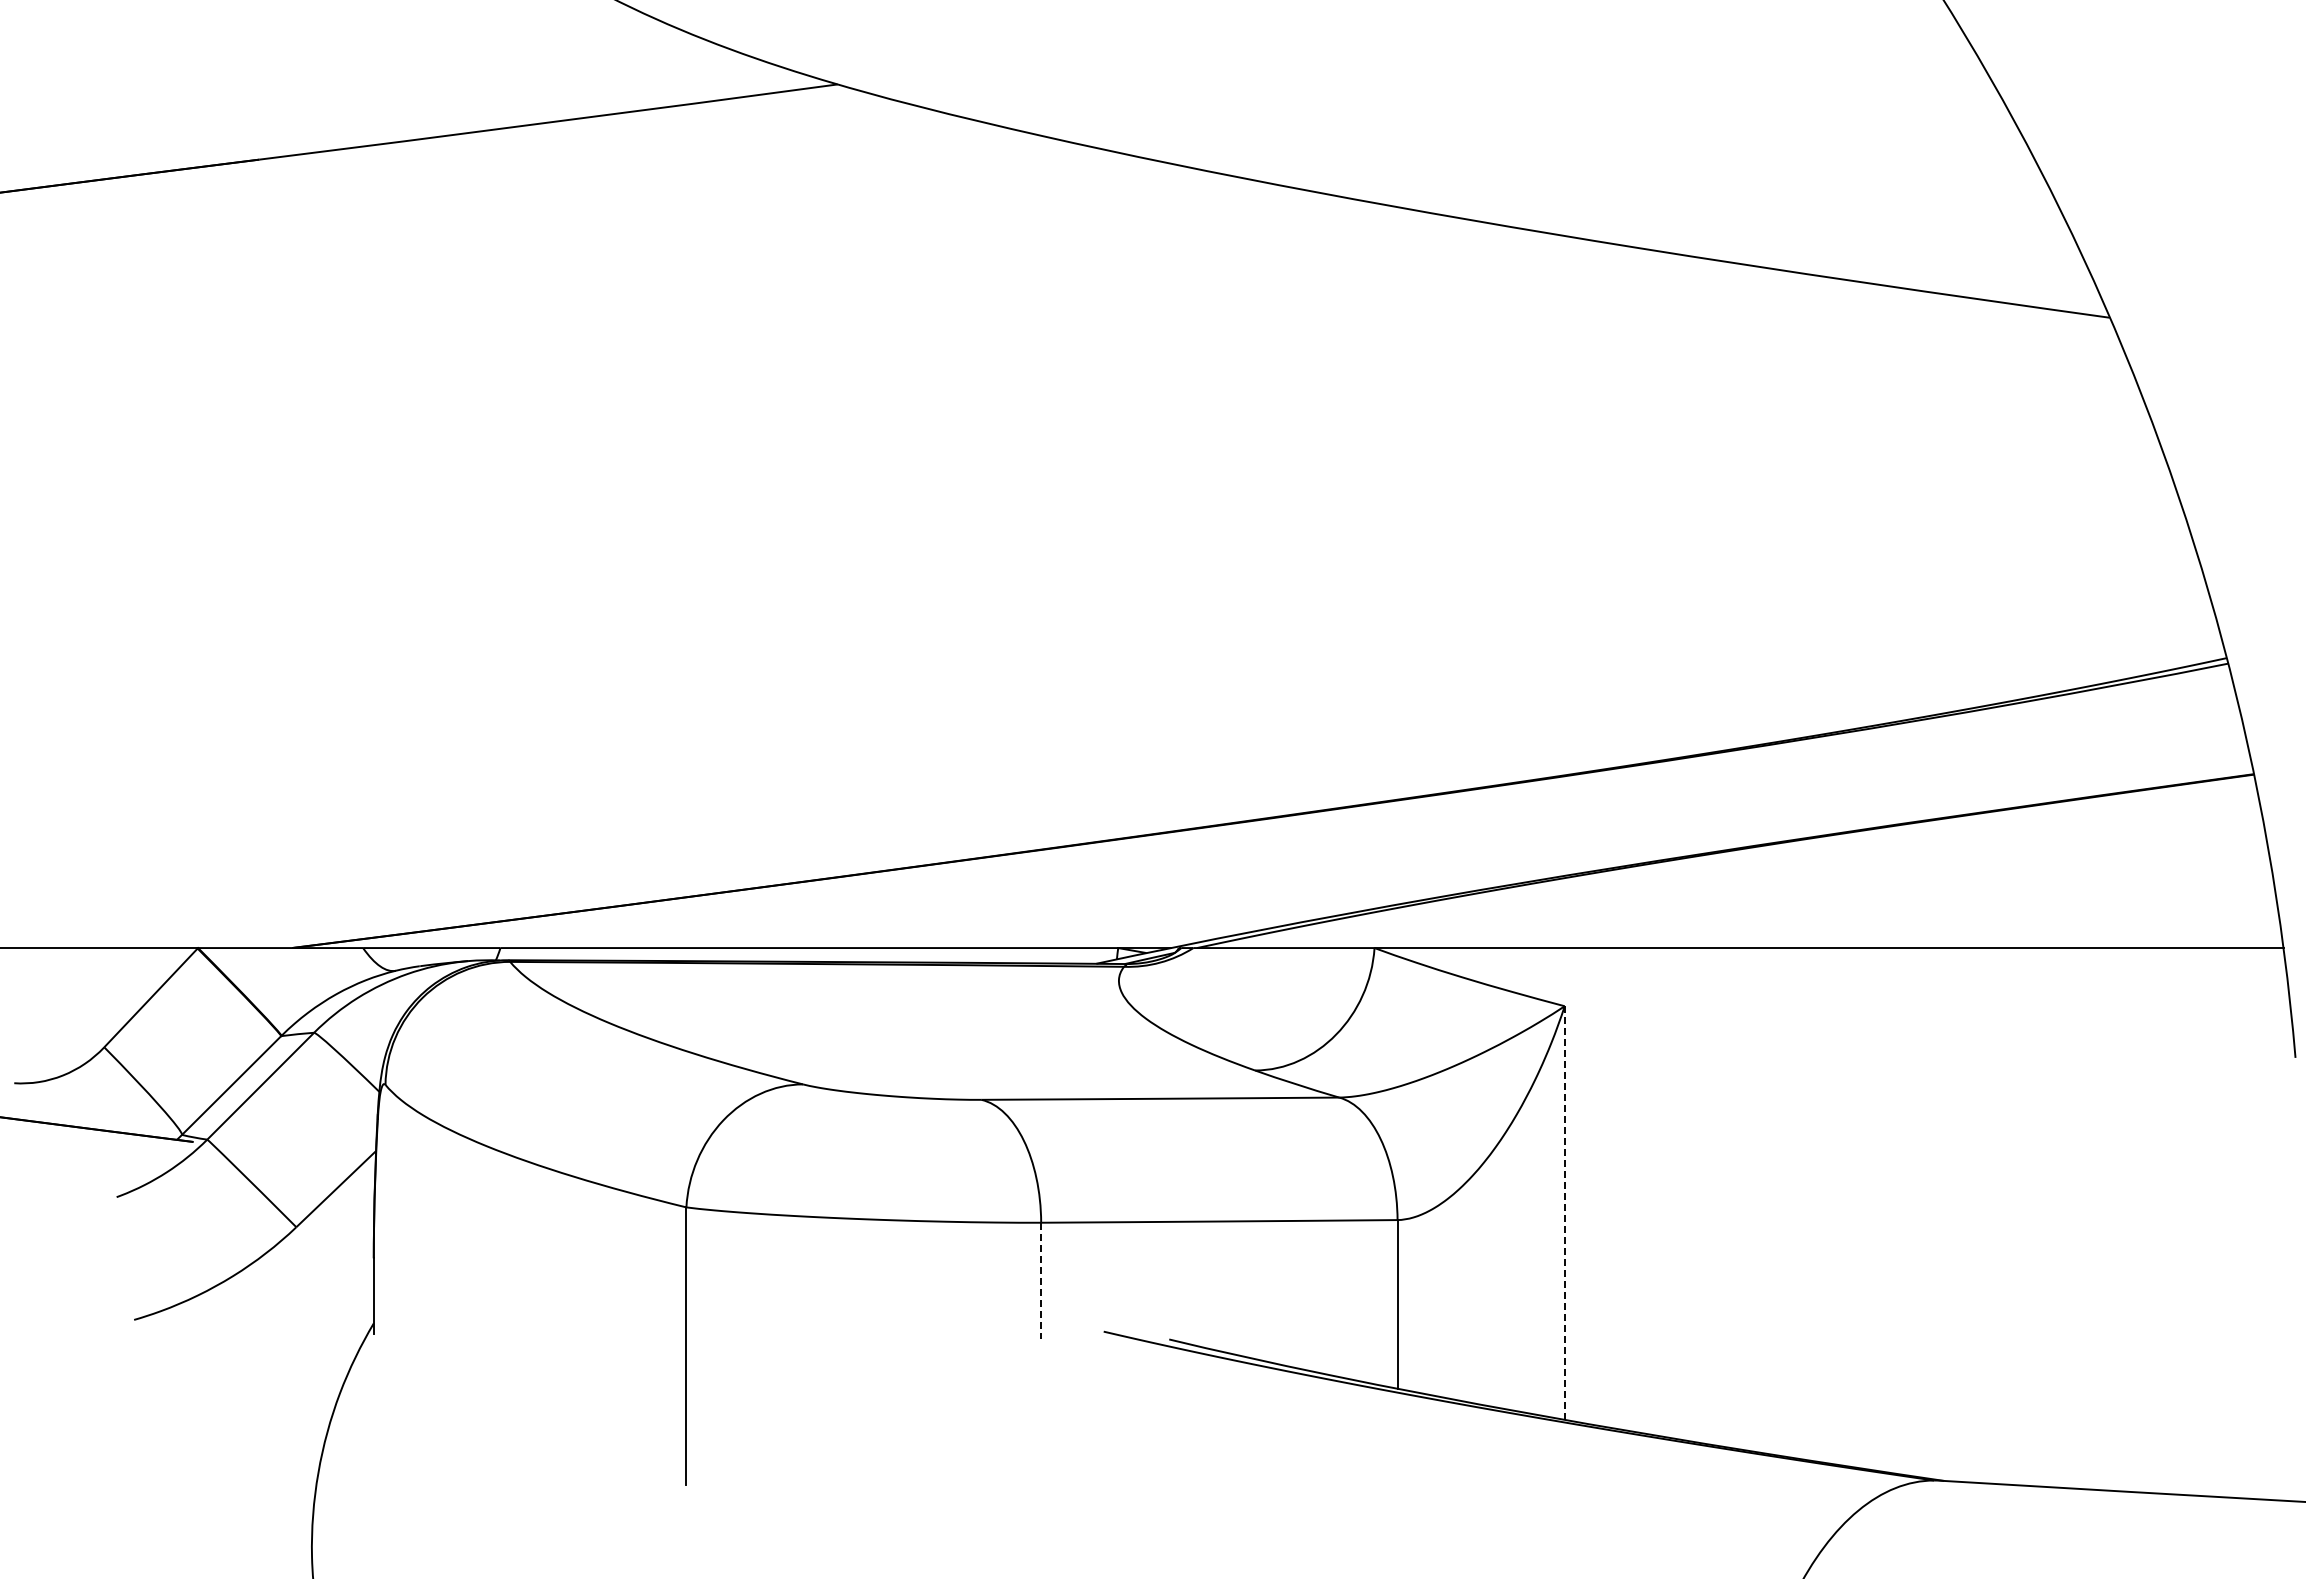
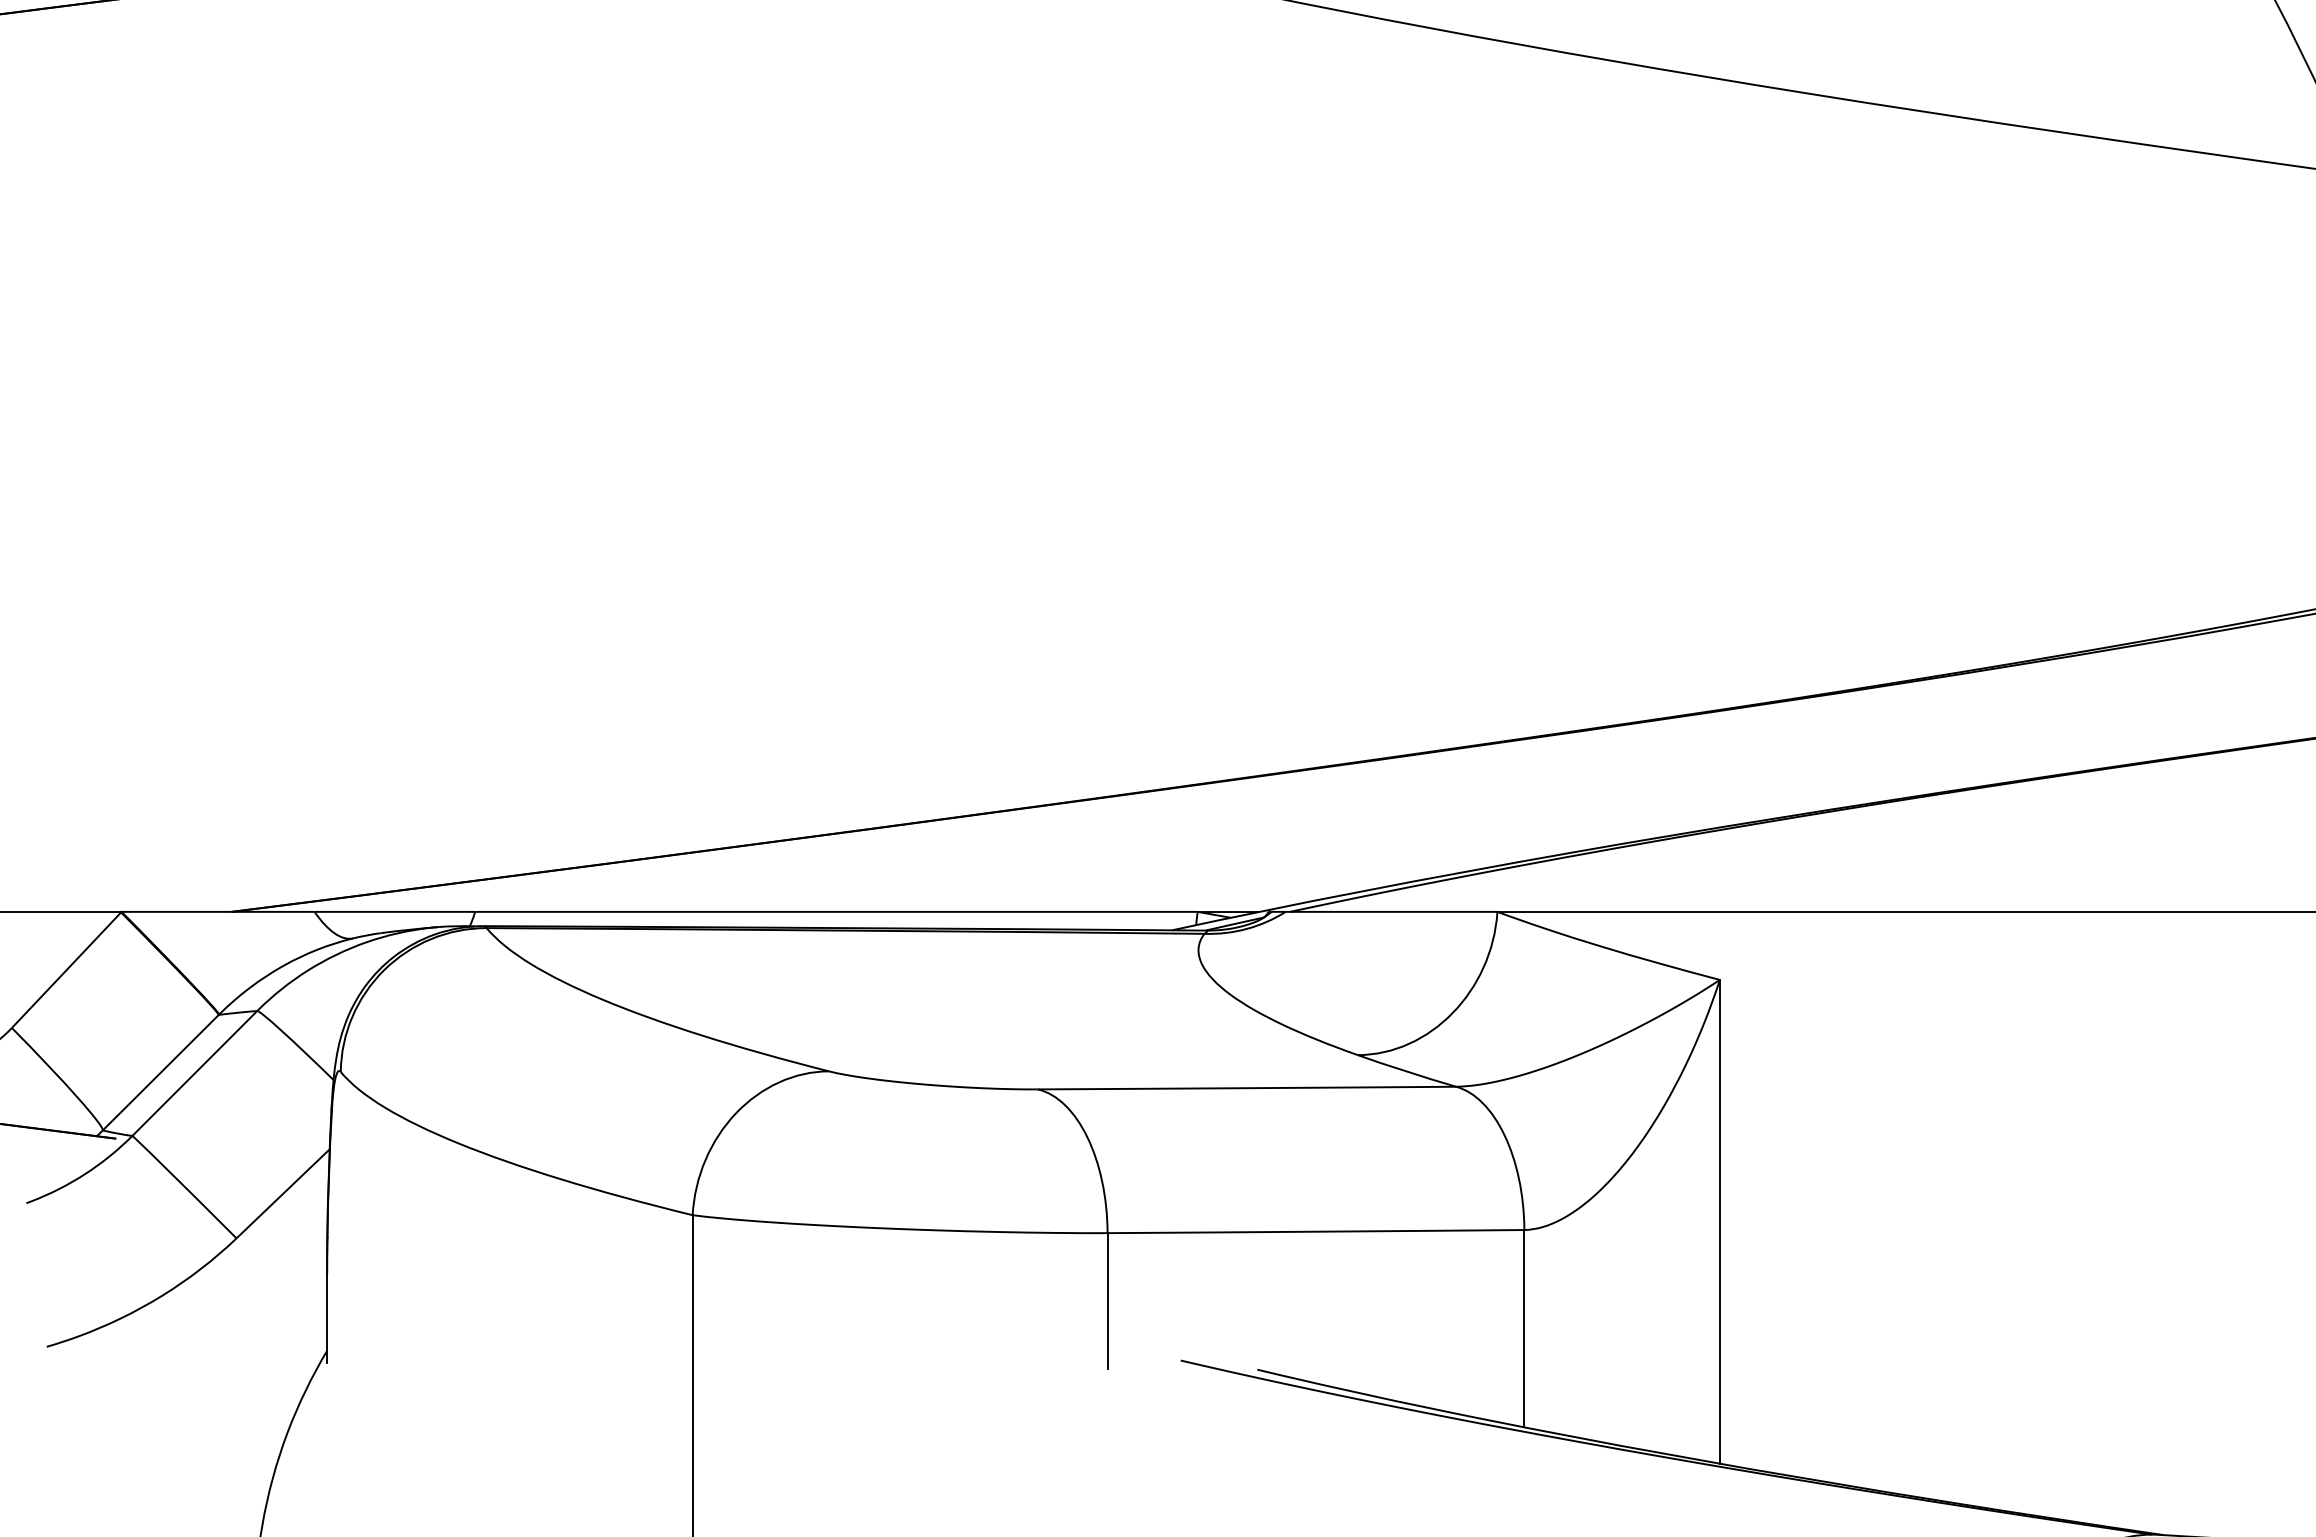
line: (1564, 1213) -> (1719, 1222), dashed -> solid
line: (1041, 1280) -> (1107, 1300), dashed -> solid

